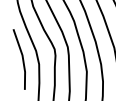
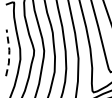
line: (23, 59) -> (9, 53), solid -> dashed

